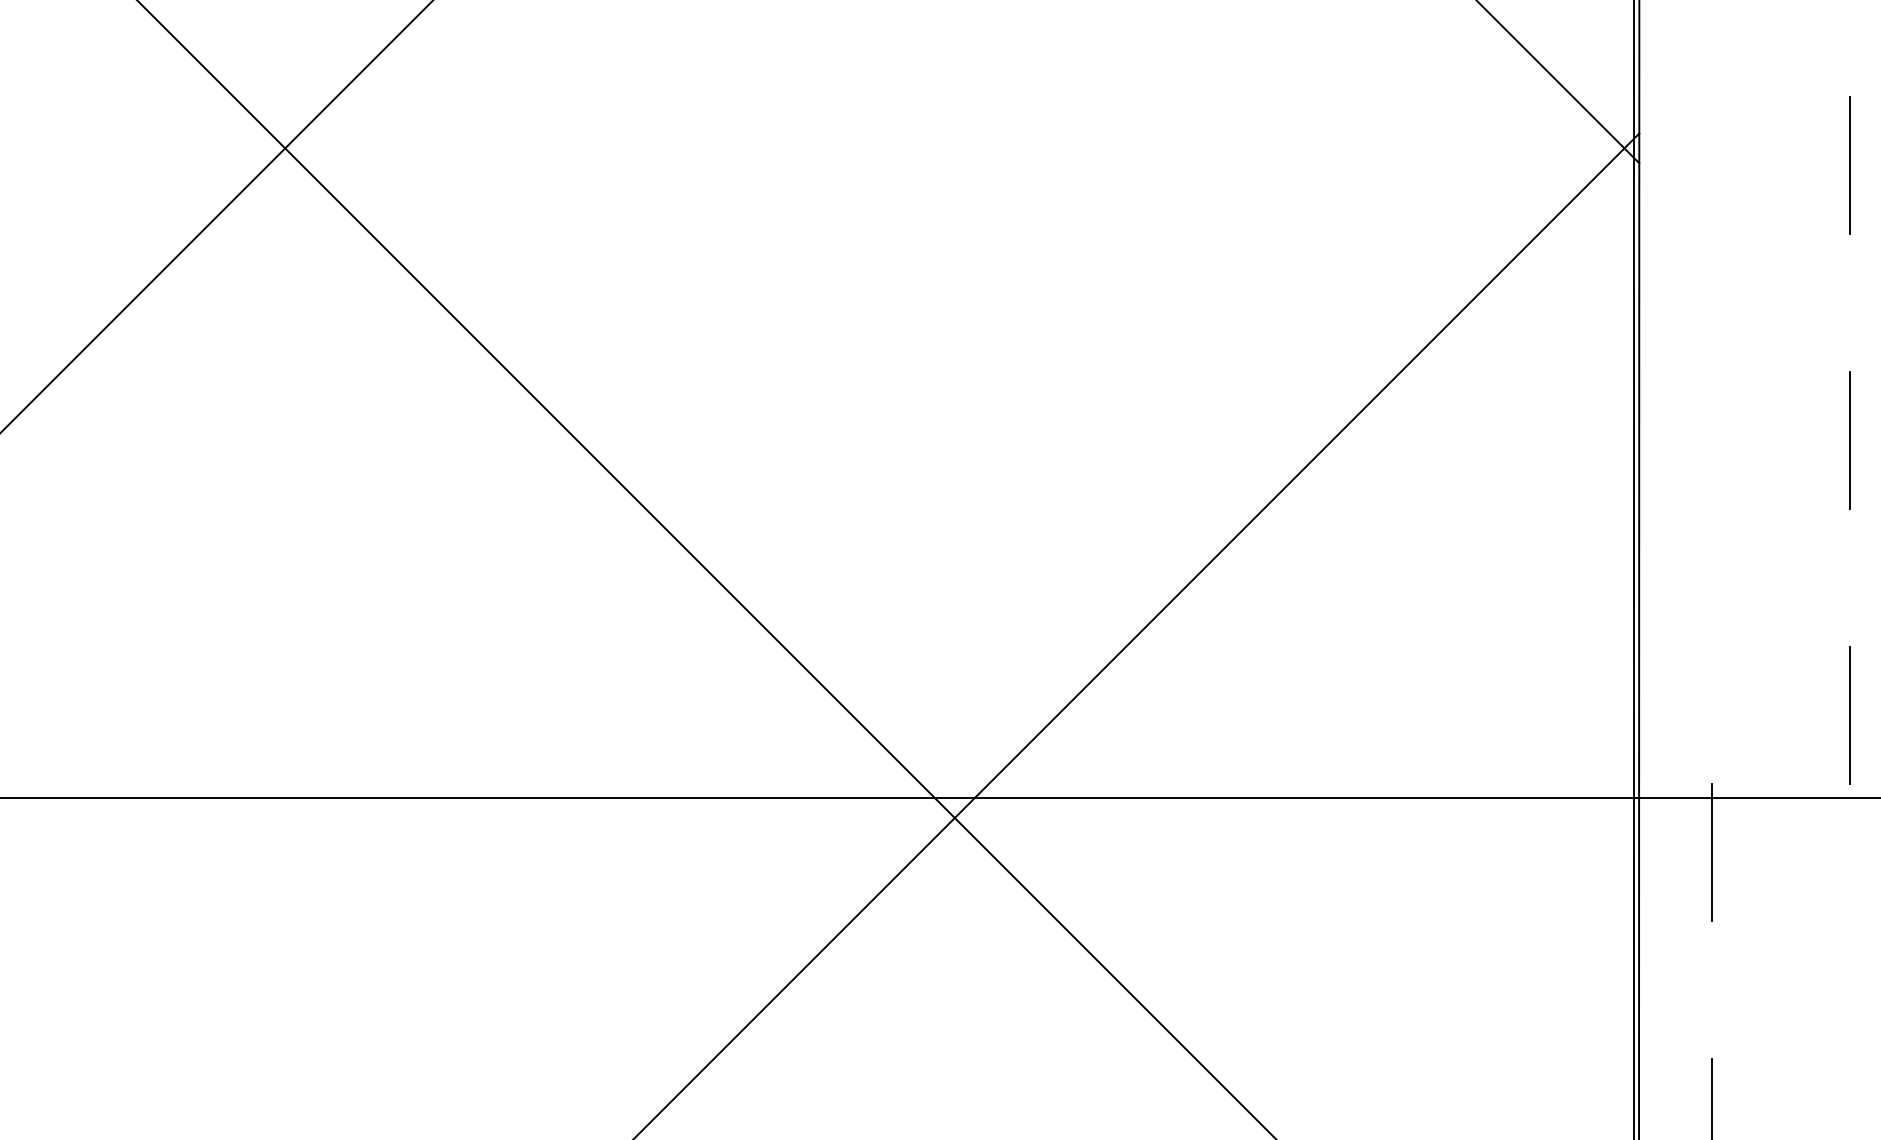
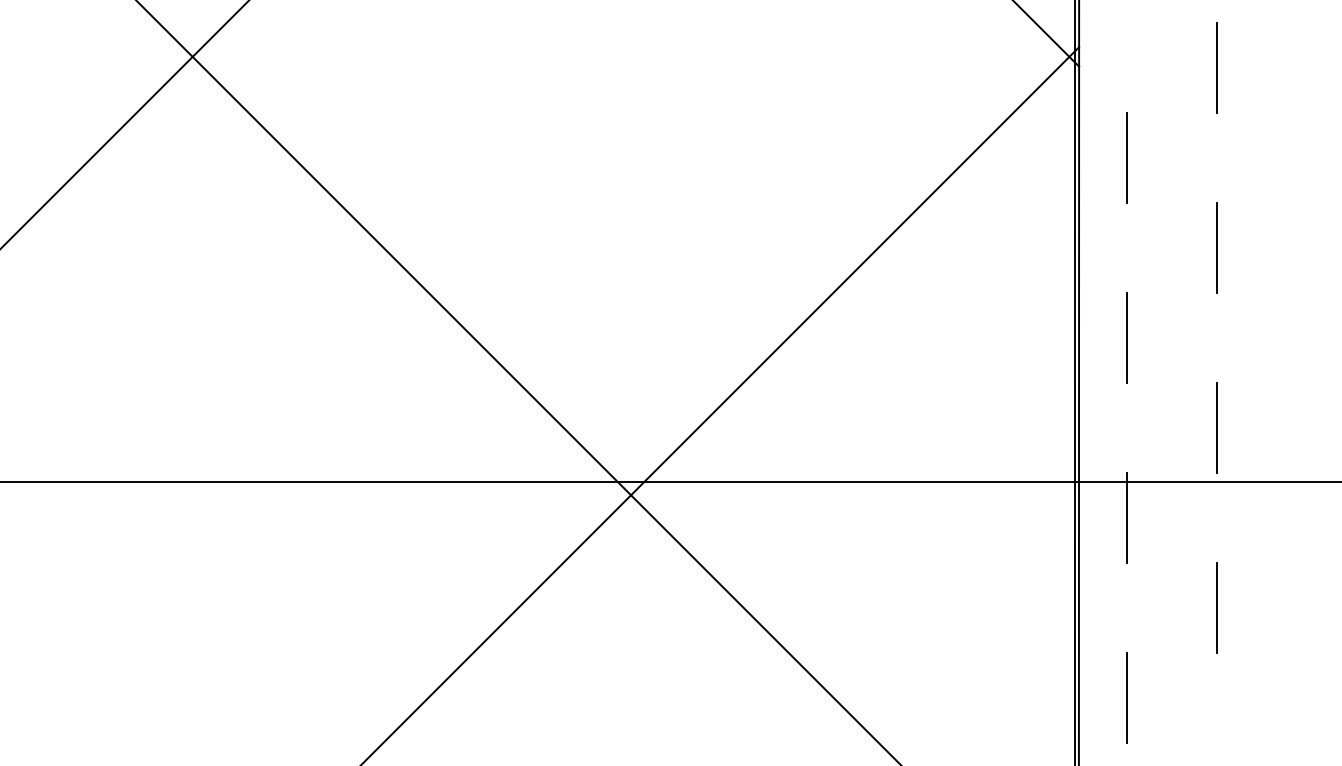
line: (1711, 302) -> (1126, 157), added
line: (1713, 577) -> (1127, 337), added
line: (1849, 989) -> (1216, 607), added

